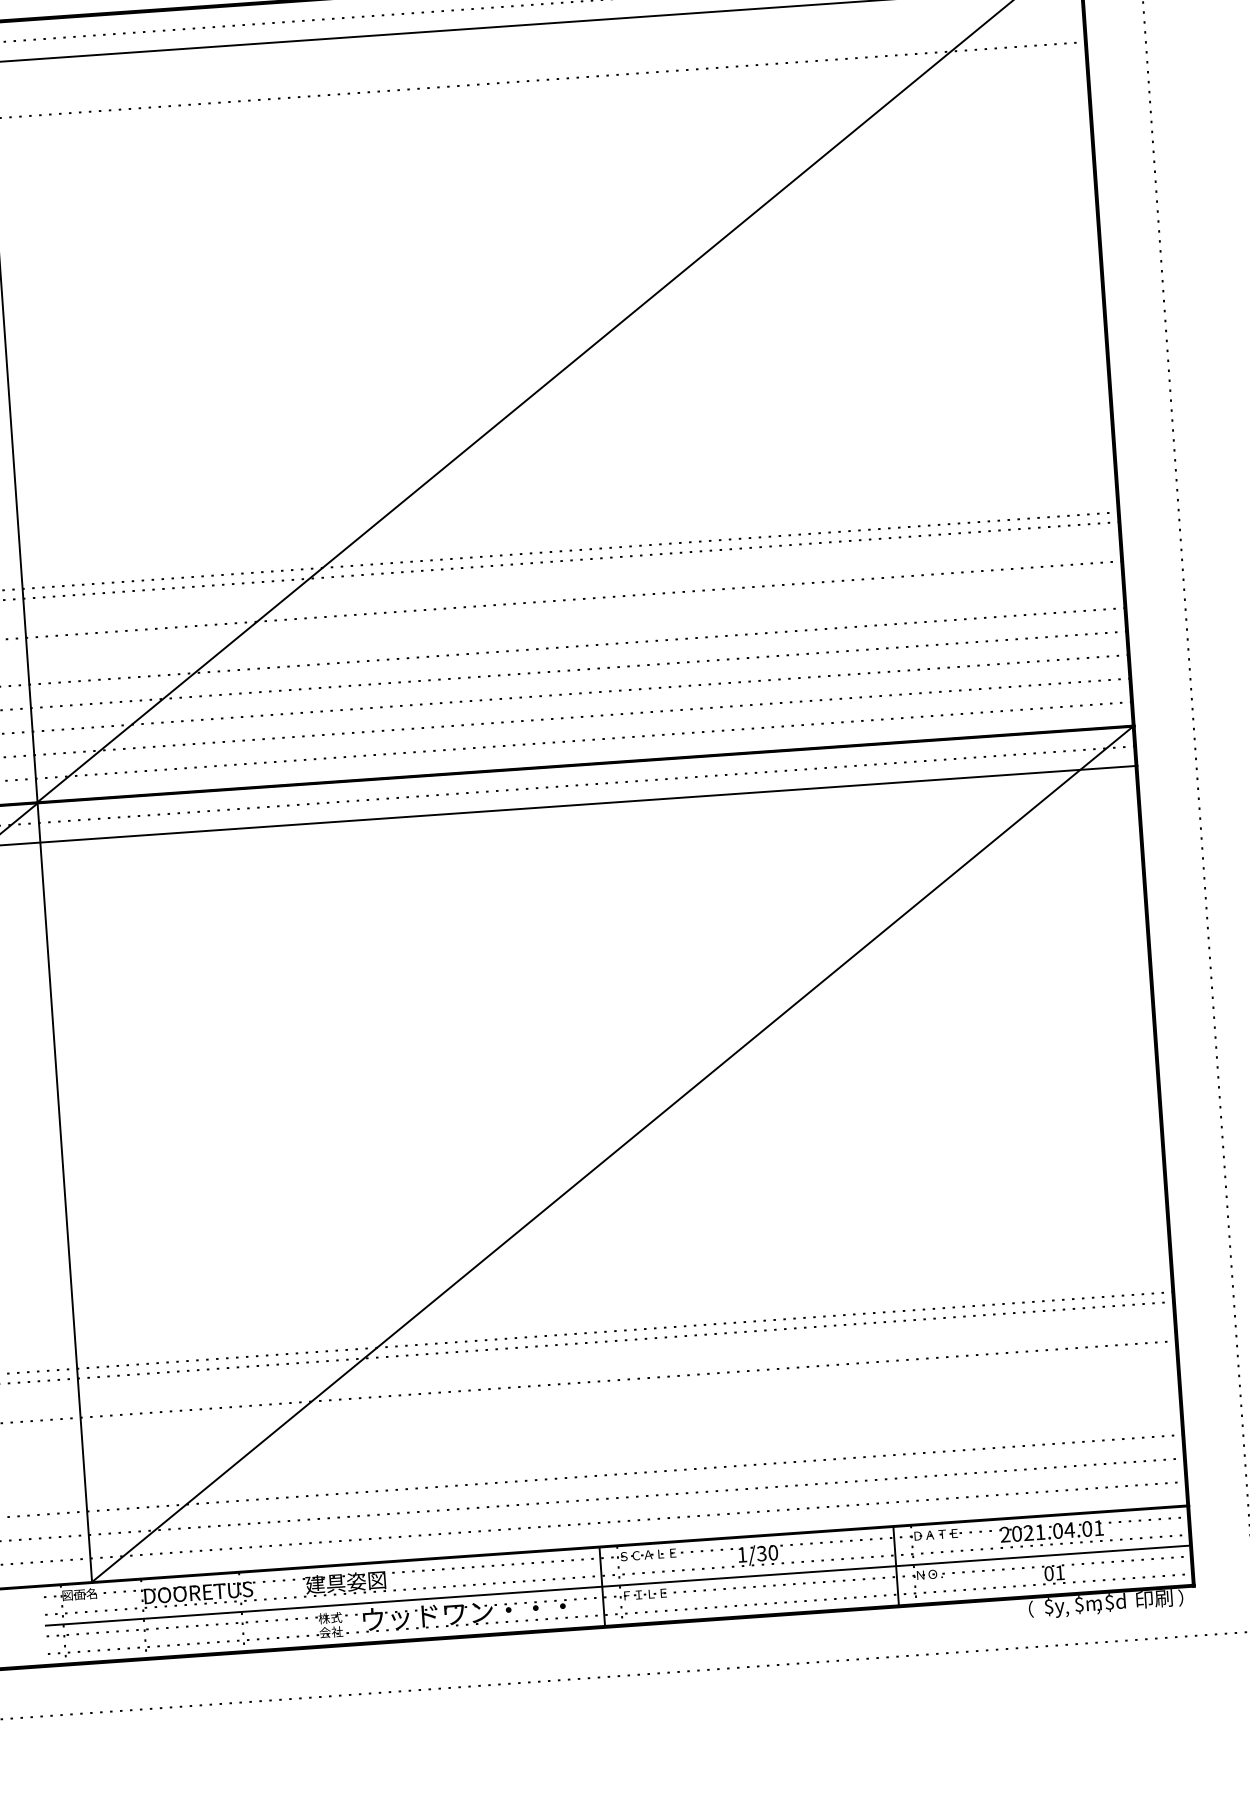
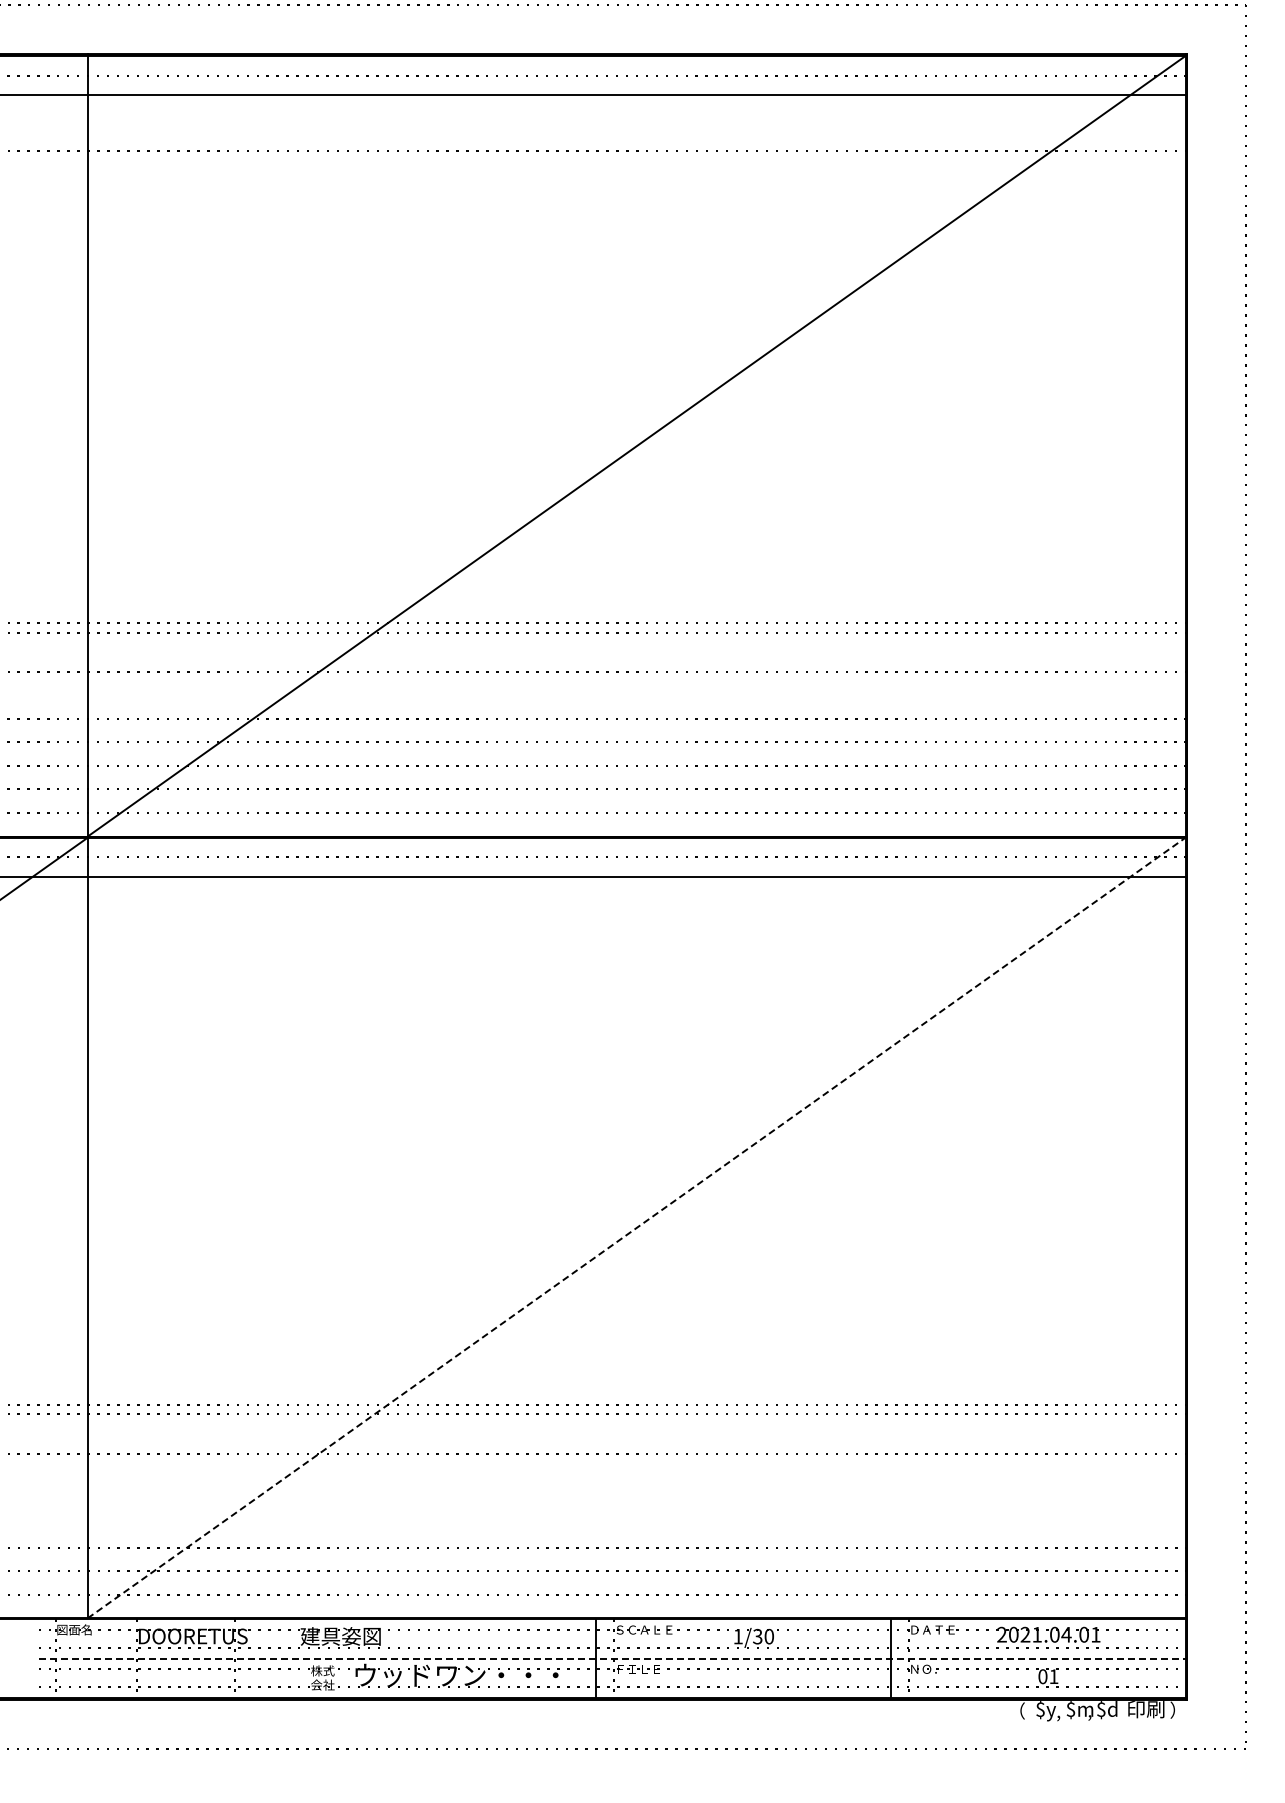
line: (612, 1154) -> (636, 1228), solid -> dashed
line: (618, 1585) -> (612, 1658), solid -> dashed

